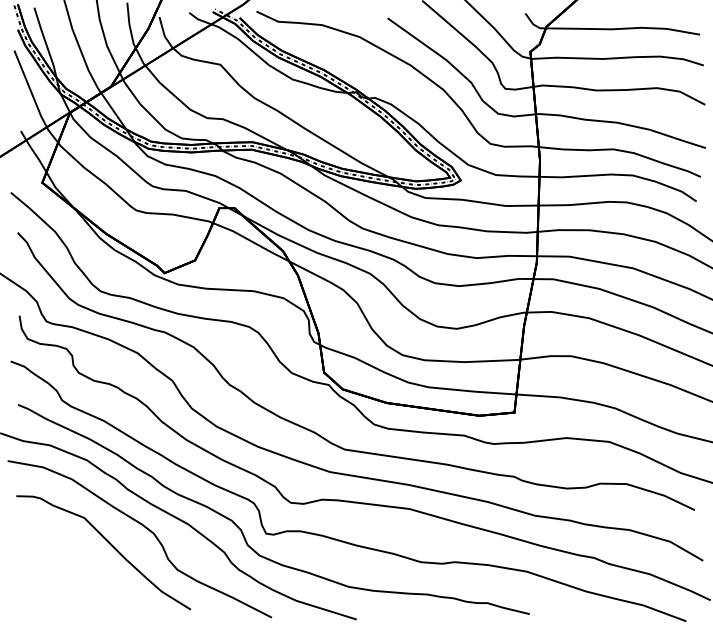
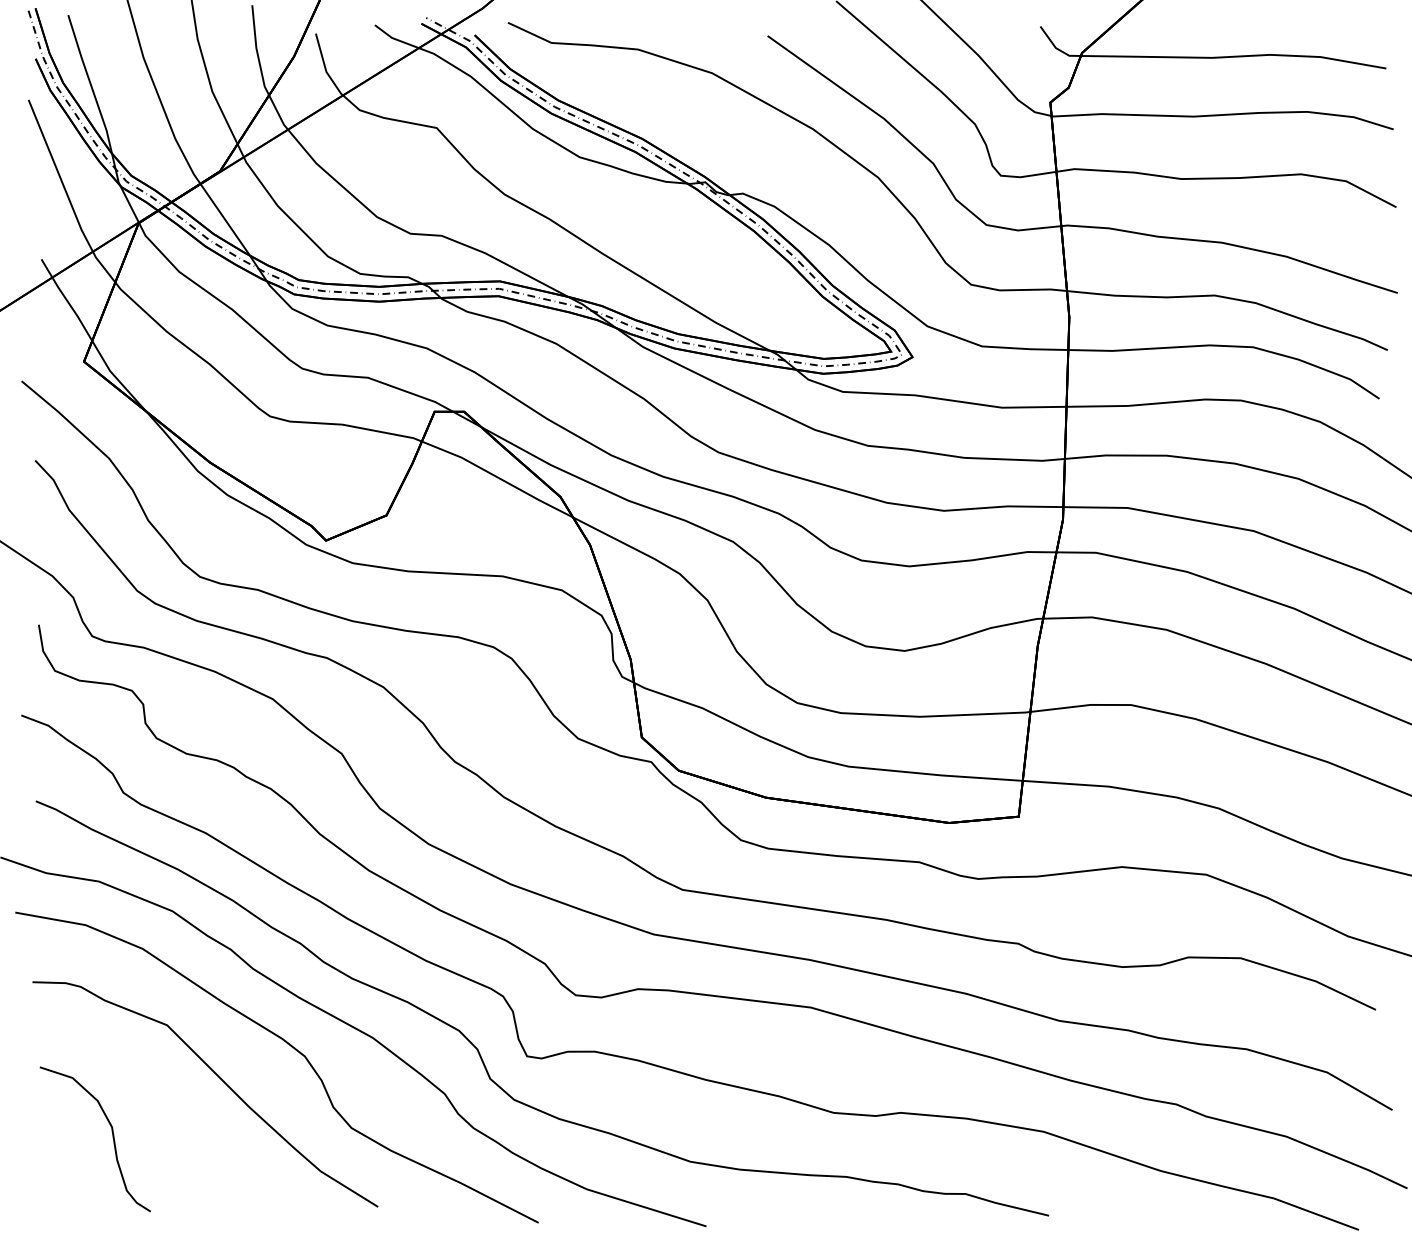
curve: (56, 575) -> (112, 1139), added

